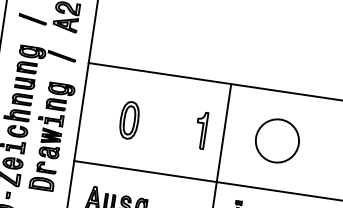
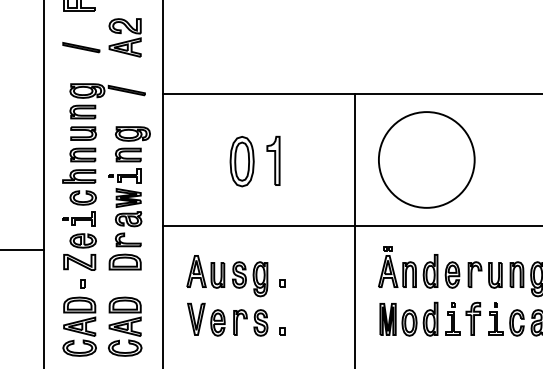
part: (129, 120) -> (241, 161), moved
part: (201, 130) -> (273, 160), moved
circle: (277, 140) -> (426, 159), size x1.67

